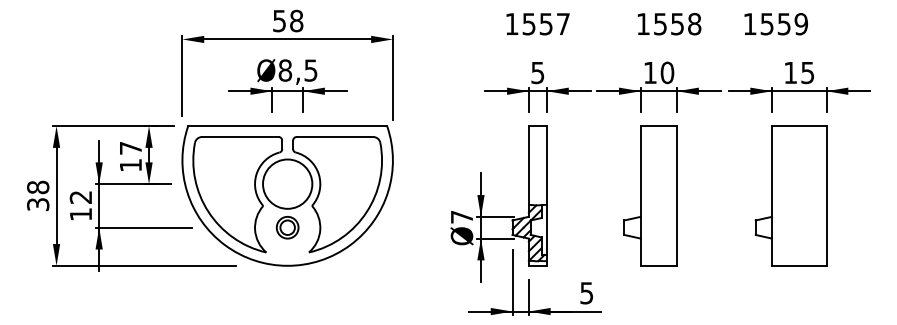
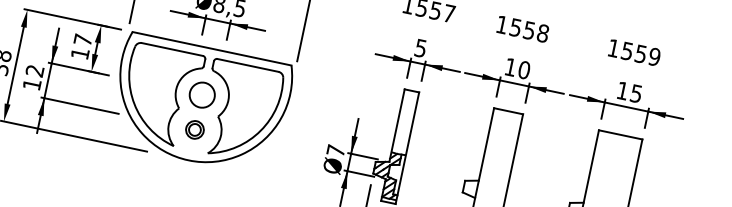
text: (669, 24) -> (522, 29), moved
text: (775, 24) -> (633, 52), moved
circle: (287, 183) -> (202, 94), size x0.62

